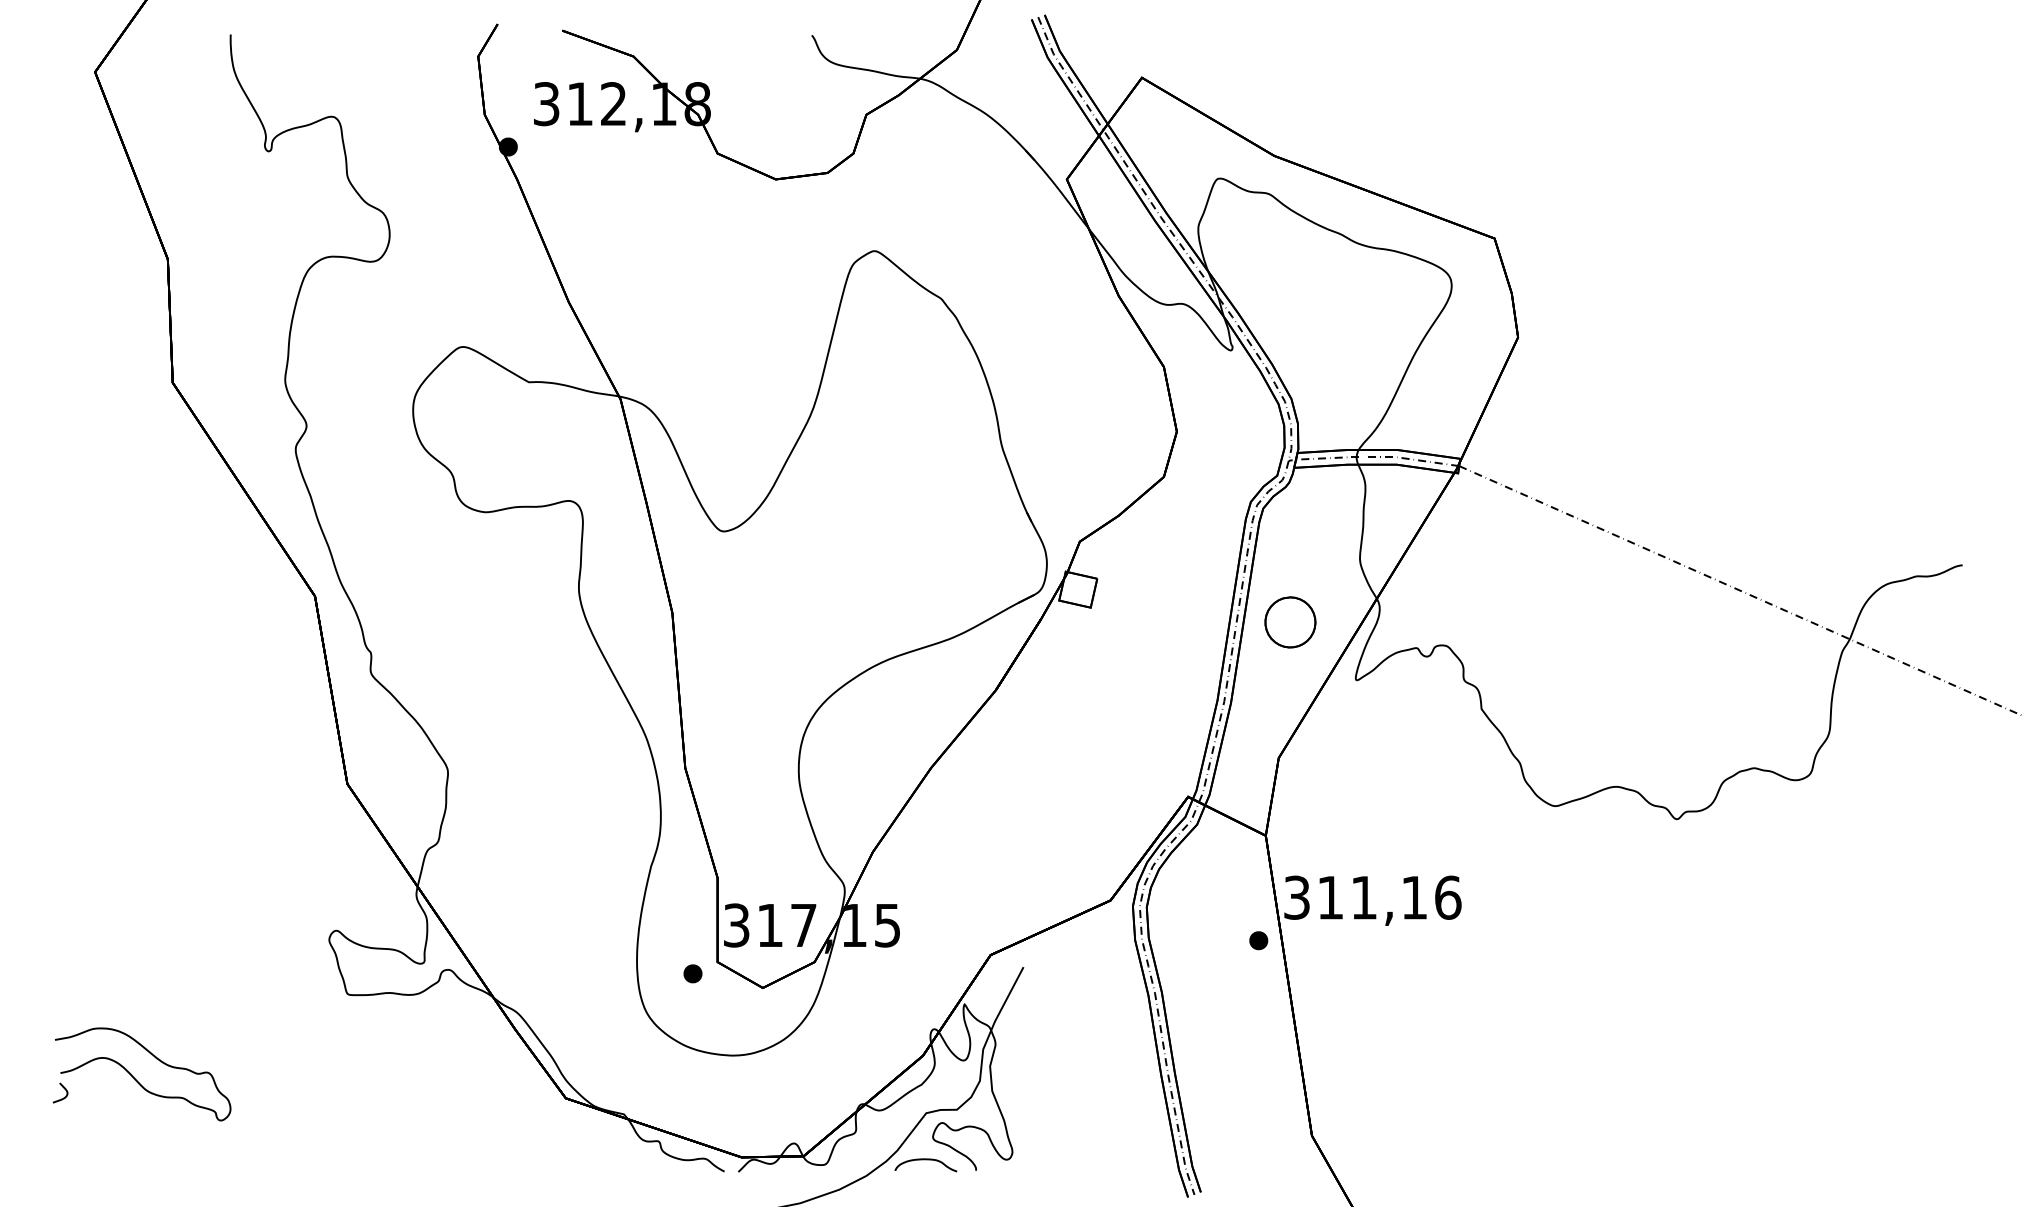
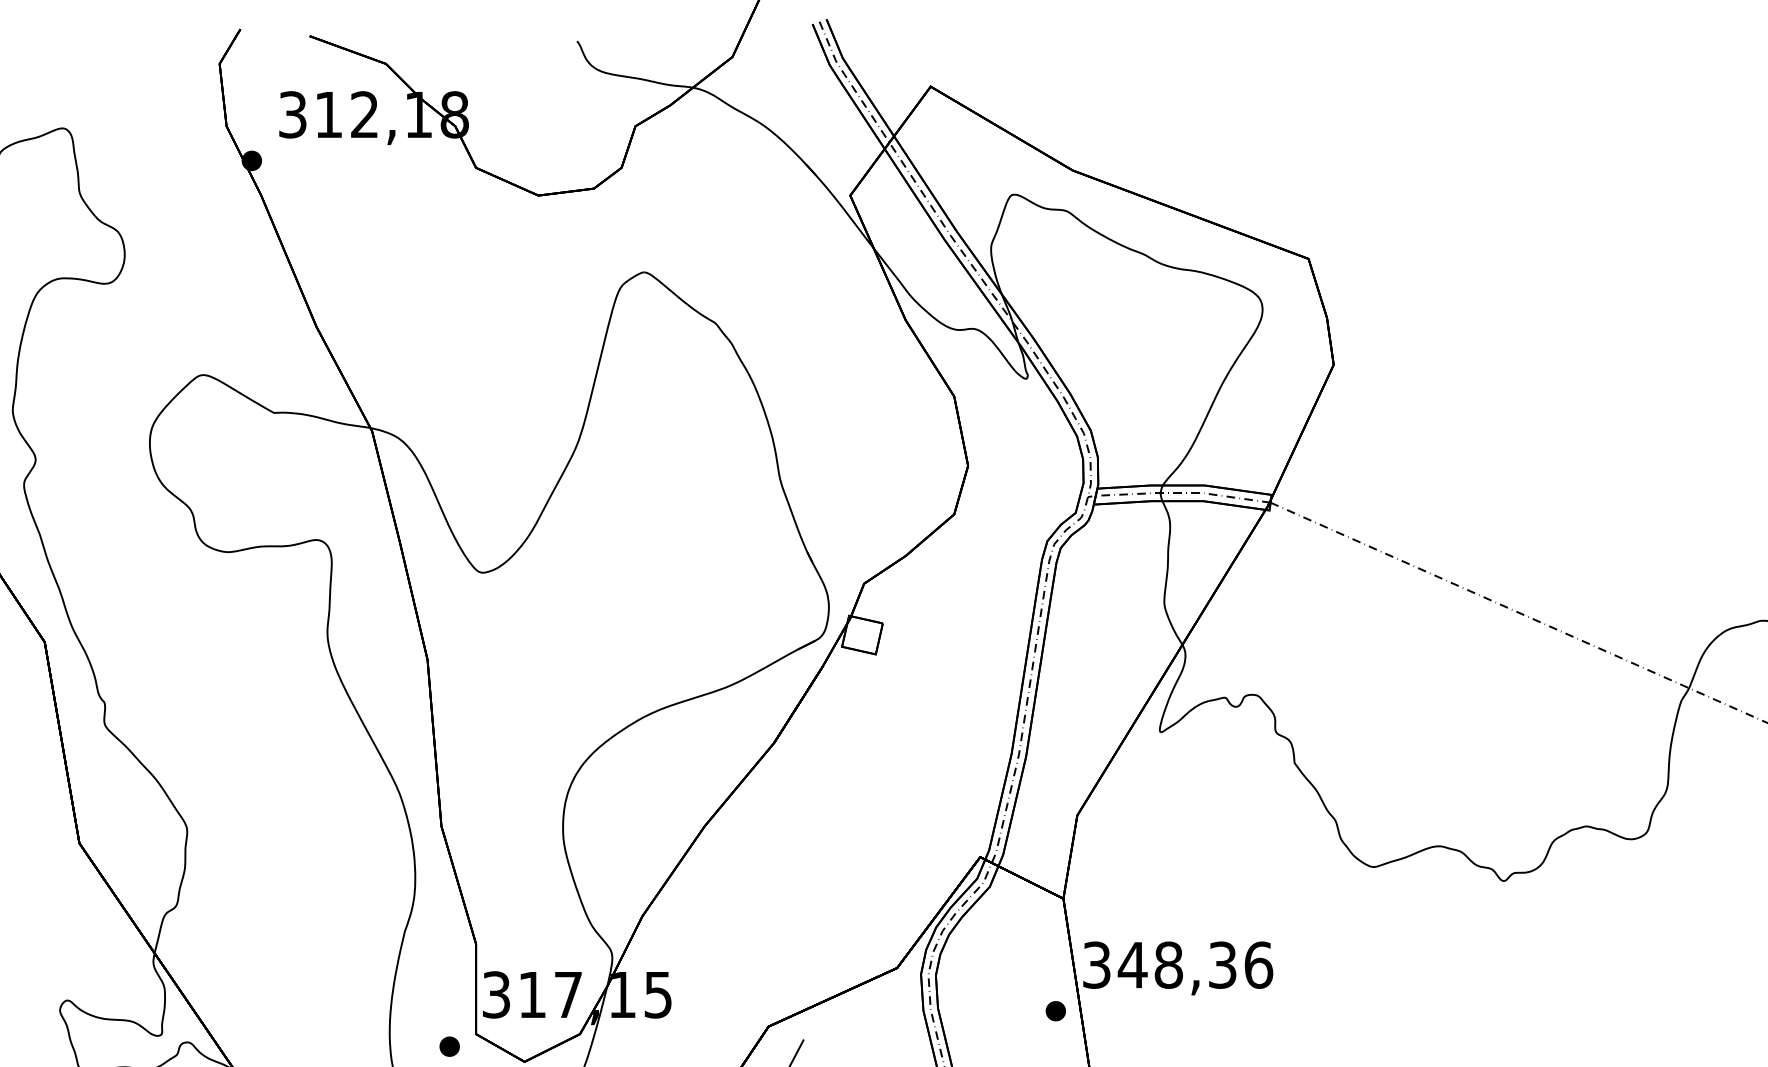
part: (1290, 622) -> (1089, 670), removed
text: (1371, 897) -> (1176, 964), 311,16 -> 348,36

